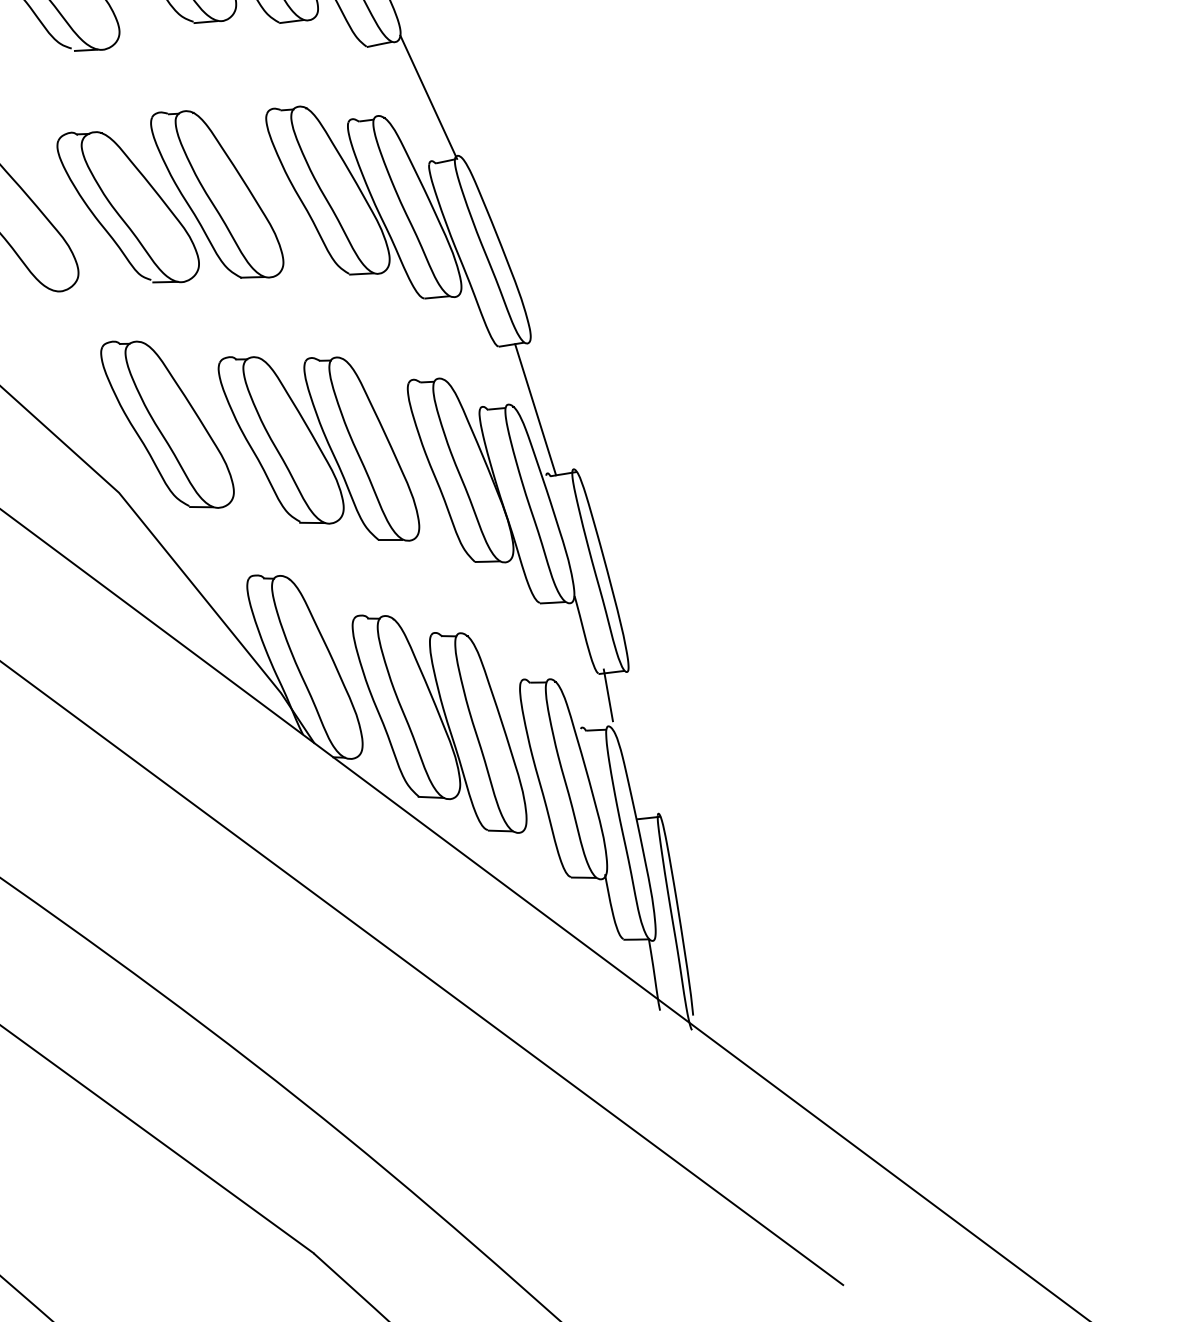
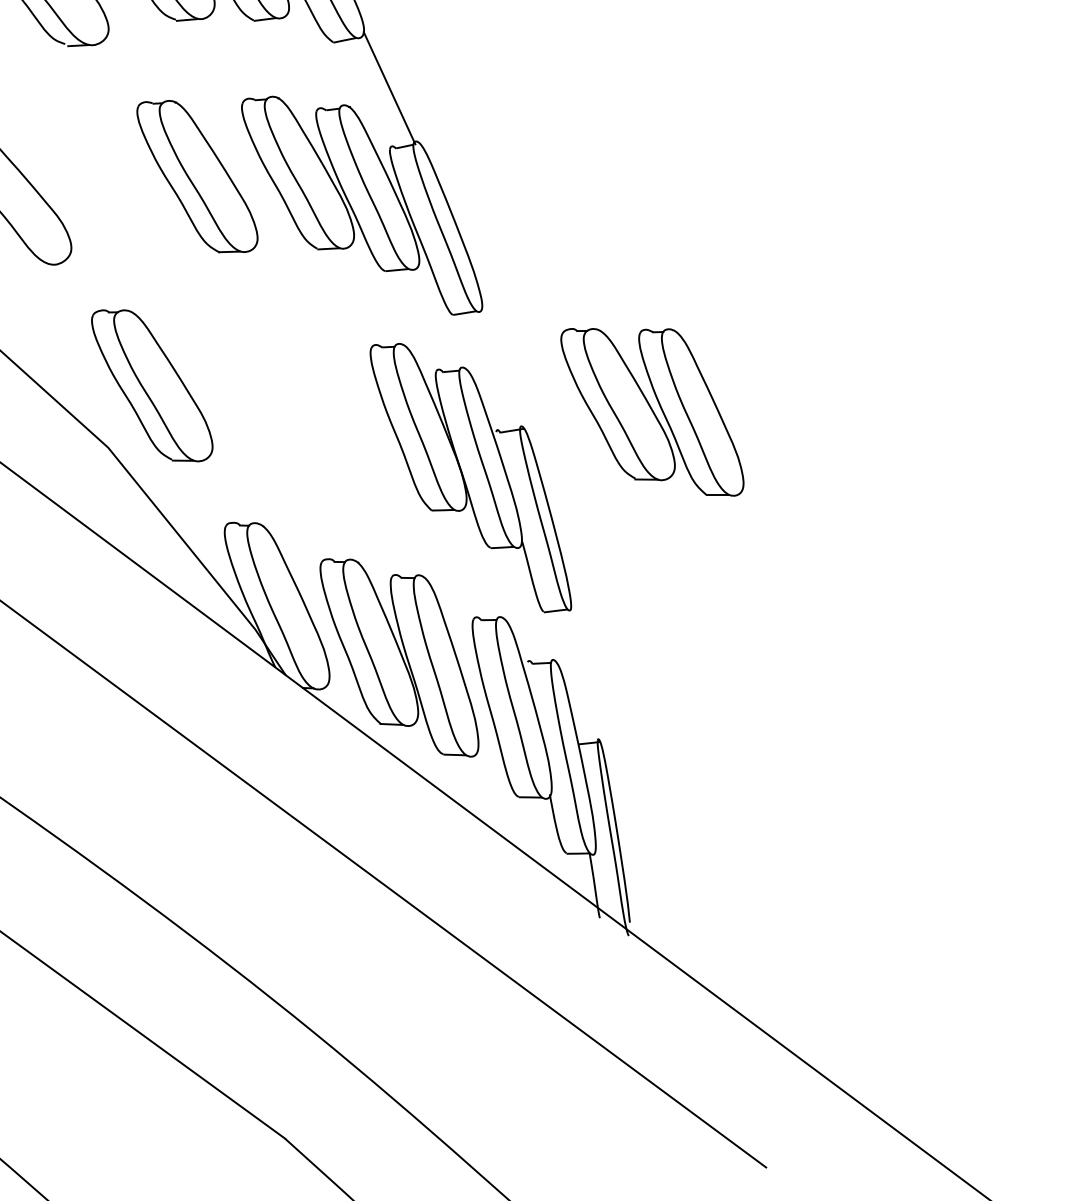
part: (127, 207) -> (115, 188), removed
line: (535, 409) -> (486, 371), removed
part: (318, 448) -> (651, 411), moved
line: (607, 695) -> (552, 631), removed

